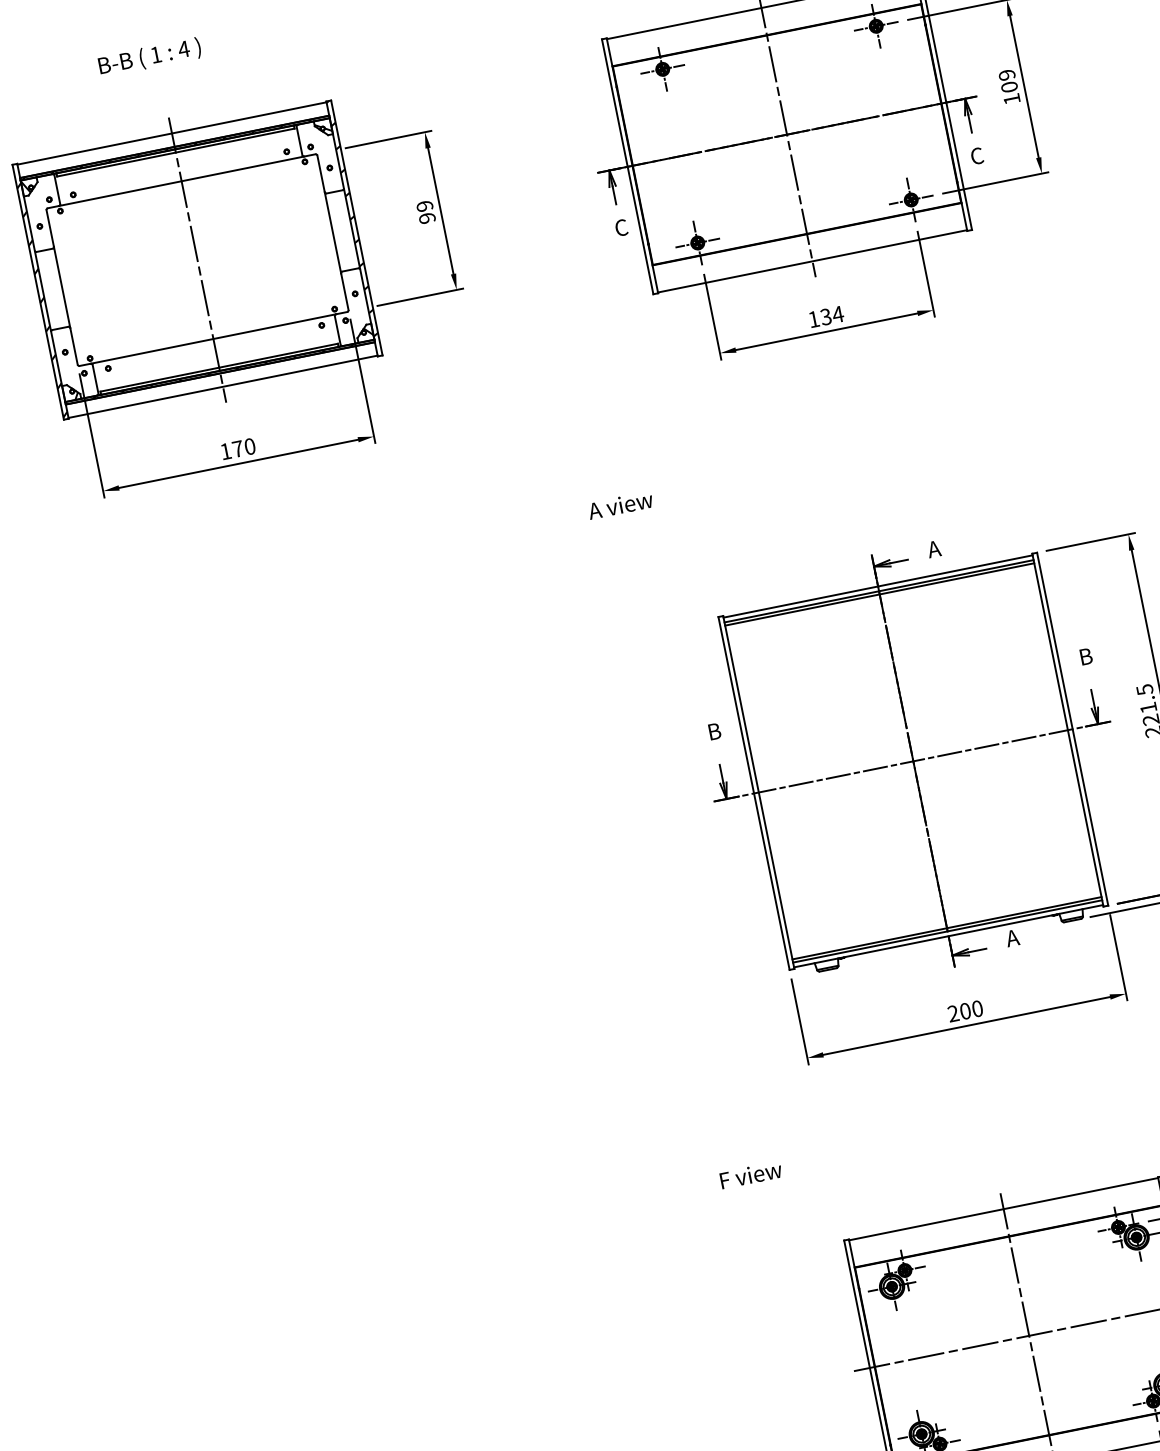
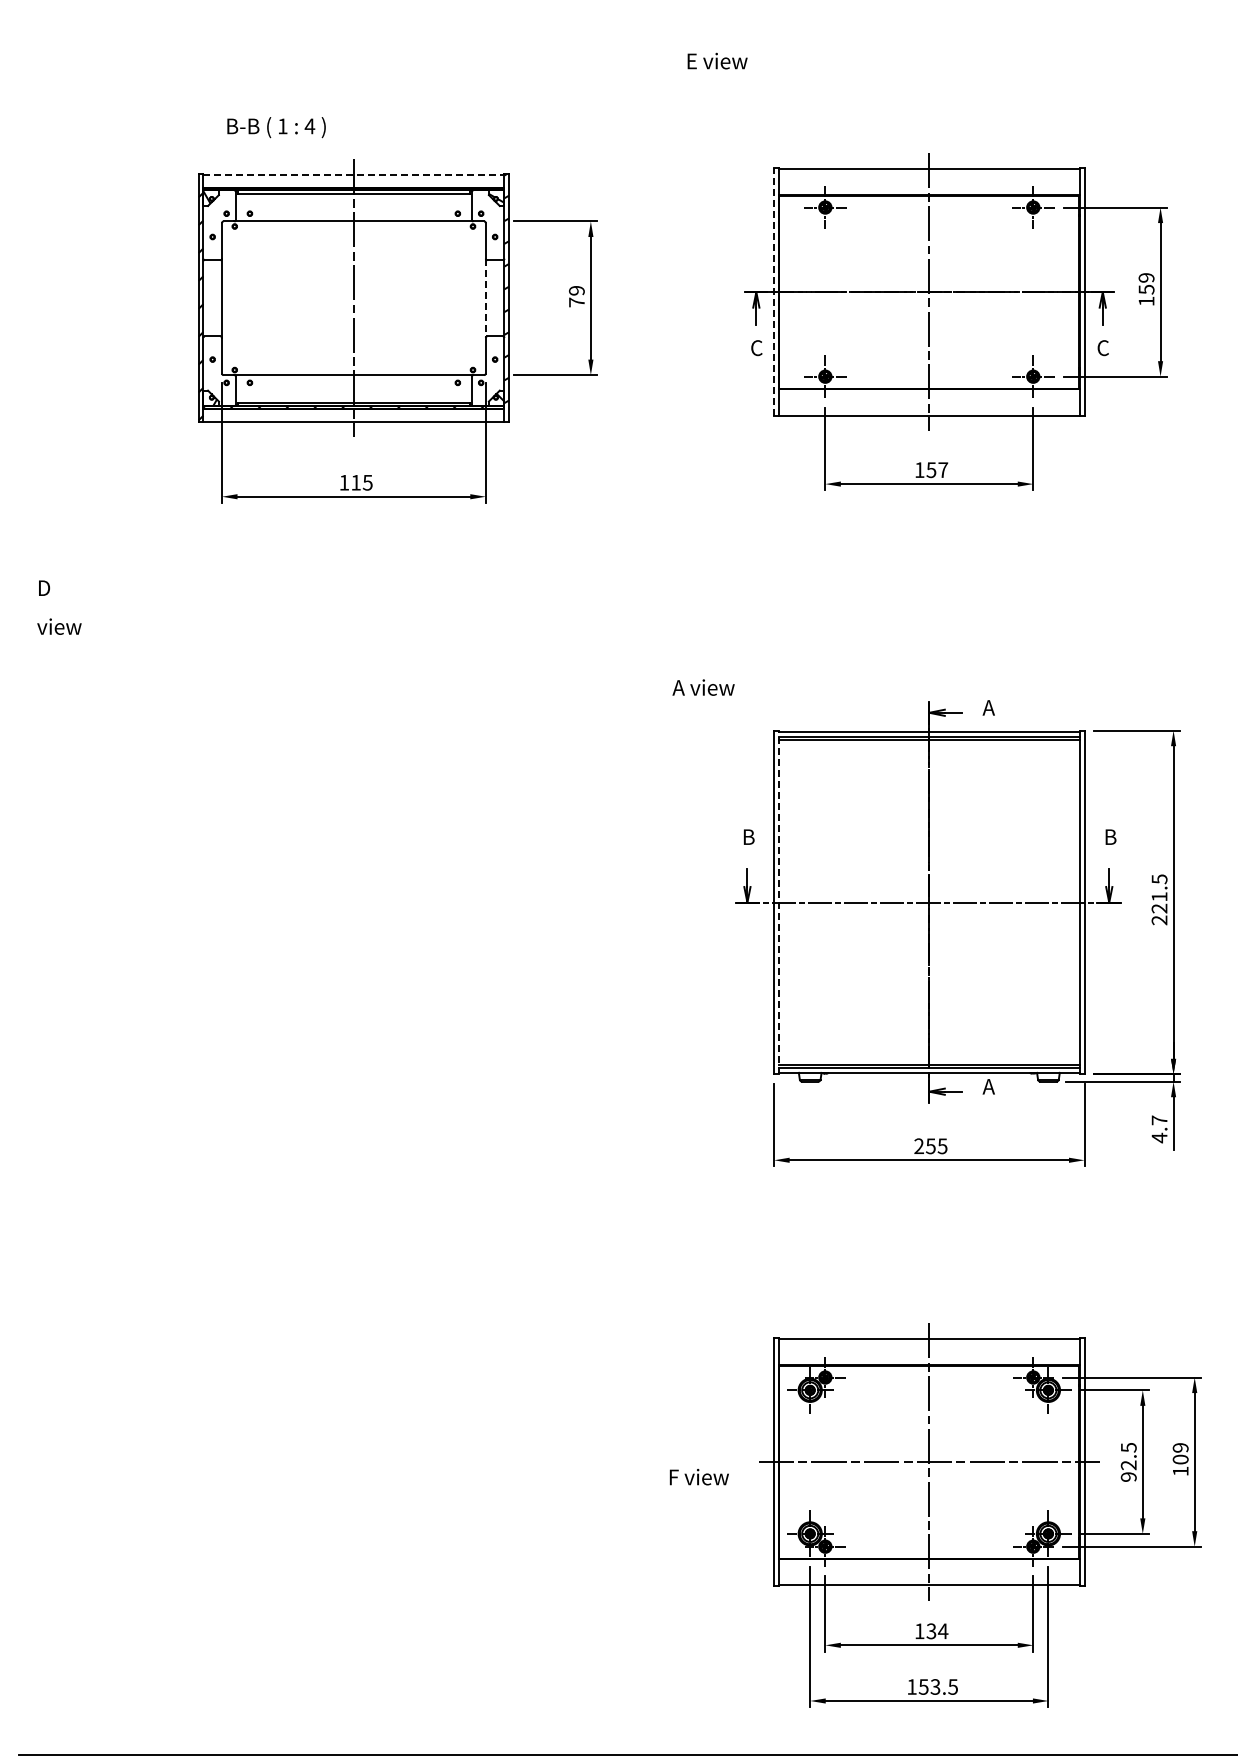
text: (149, 57) -> (276, 127), moved
text: (1009, 87) -> (1146, 289), 109 -> 159
line: (171, 133) -> (353, 174), solid -> dashed
line: (627, 166) -> (774, 291), solid -> dashed
text: (426, 218) -> (576, 302), 99 -> 79
line: (332, 233) -> (485, 298), solid -> dashed
text: (832, 315) -> (937, 469), 134 -> 157
text: (243, 447) -> (361, 482), 170 -> 115
text: (620, 505) -> (703, 687), moved
line: (758, 792) -> (778, 902), solid -> dashed
text: (971, 1010) -> (936, 1146), 200 -> 255
text: (750, 1175) -> (698, 1477), moved

